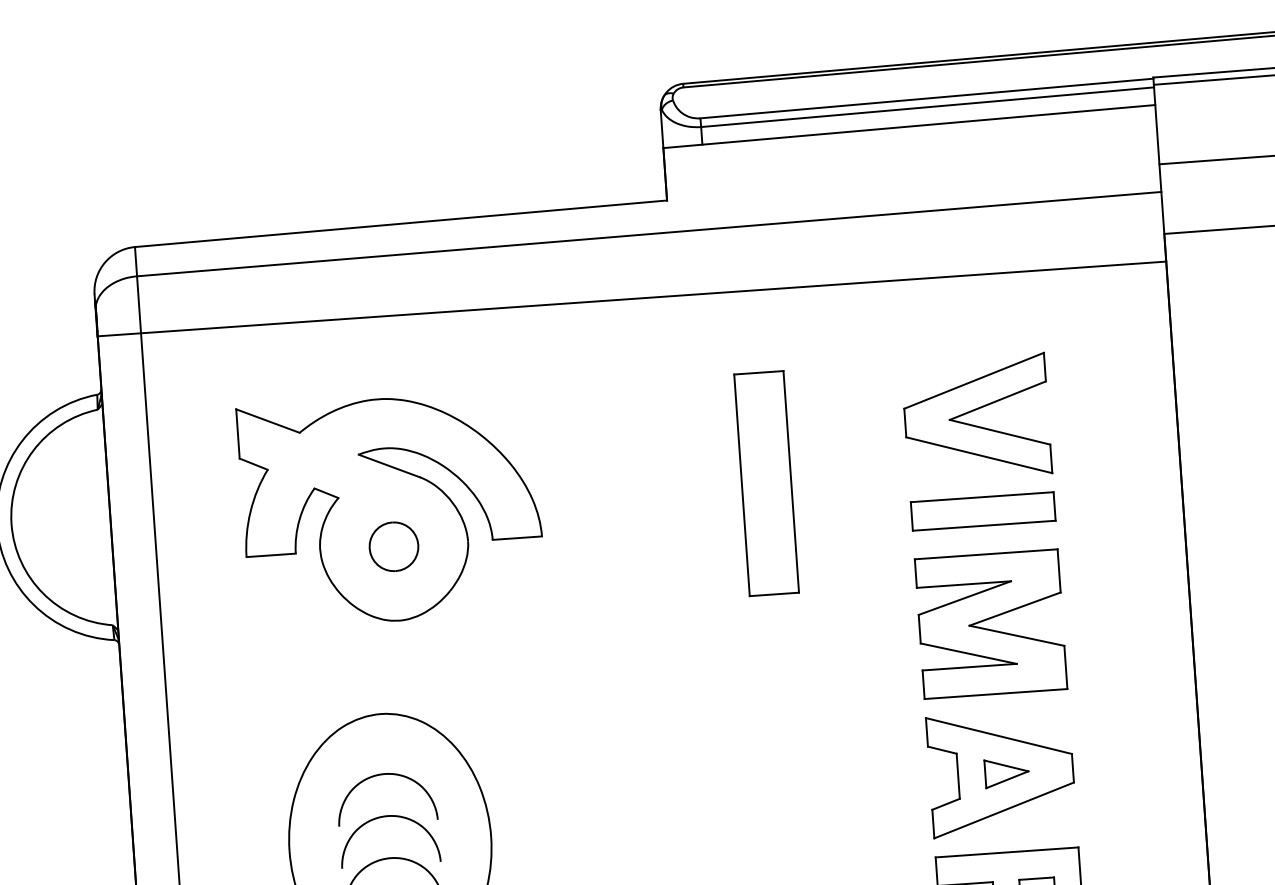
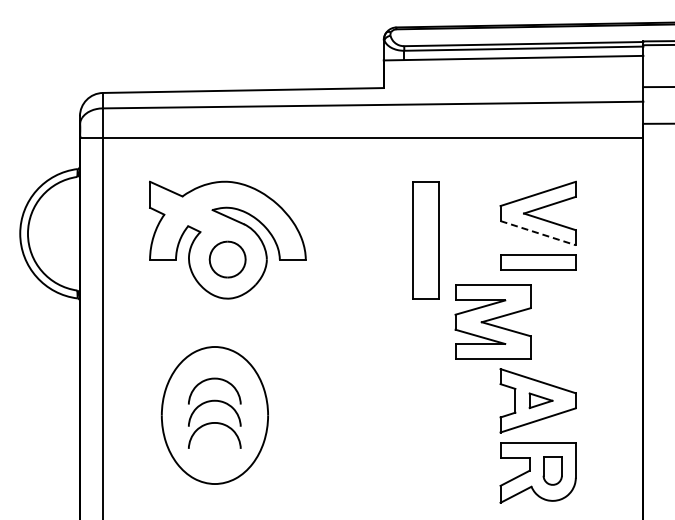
line: (979, 455) -> (538, 233), solid -> dashed
part: (393, 546) -> (227, 259), size x1.4
part: (989, 622) -> (492, 321), moved

